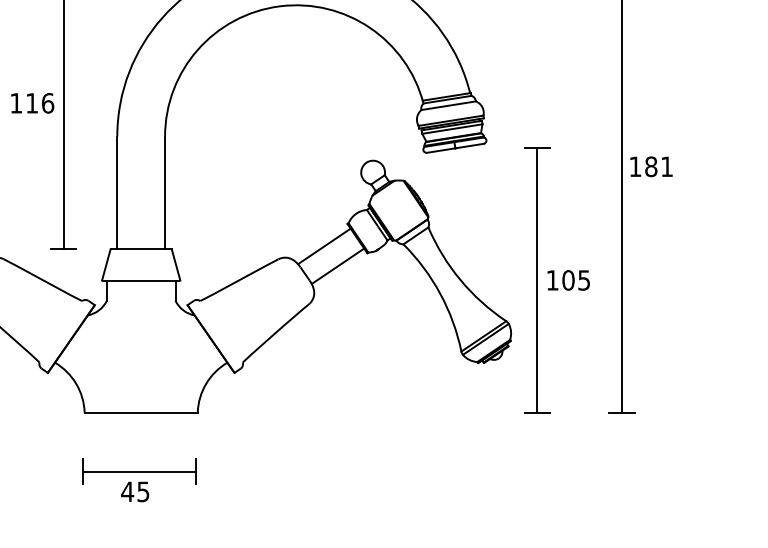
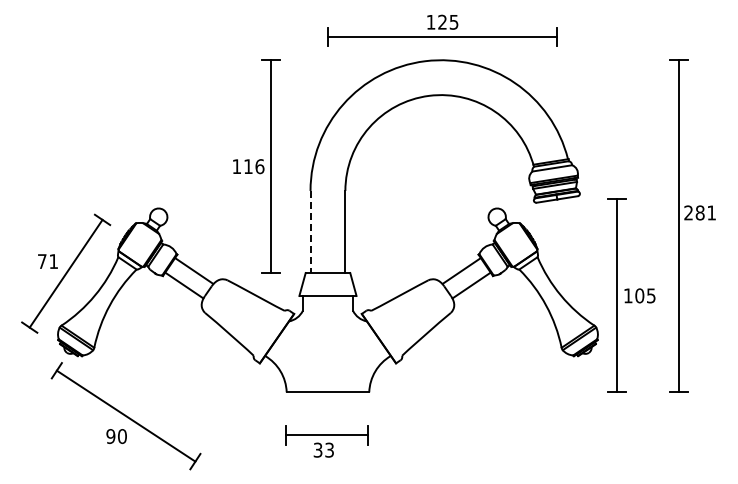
text: (635, 166) -> (688, 212), 181 -> 281
line: (117, 193) -> (310, 232), solid -> dashed
text: (135, 490) -> (323, 449), 45 -> 33

